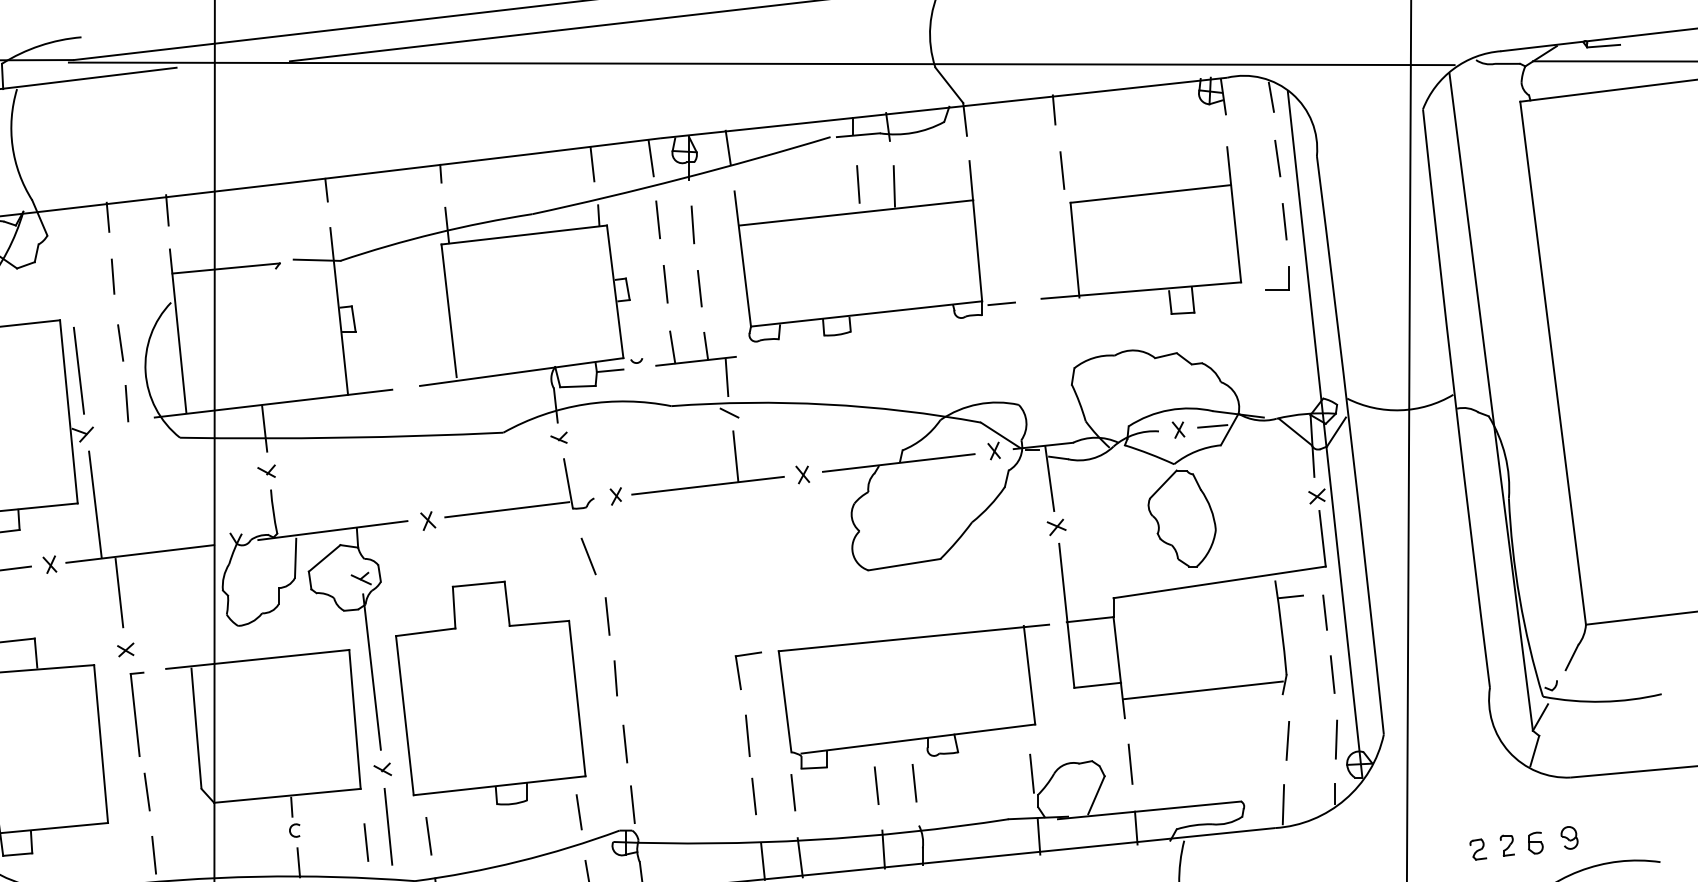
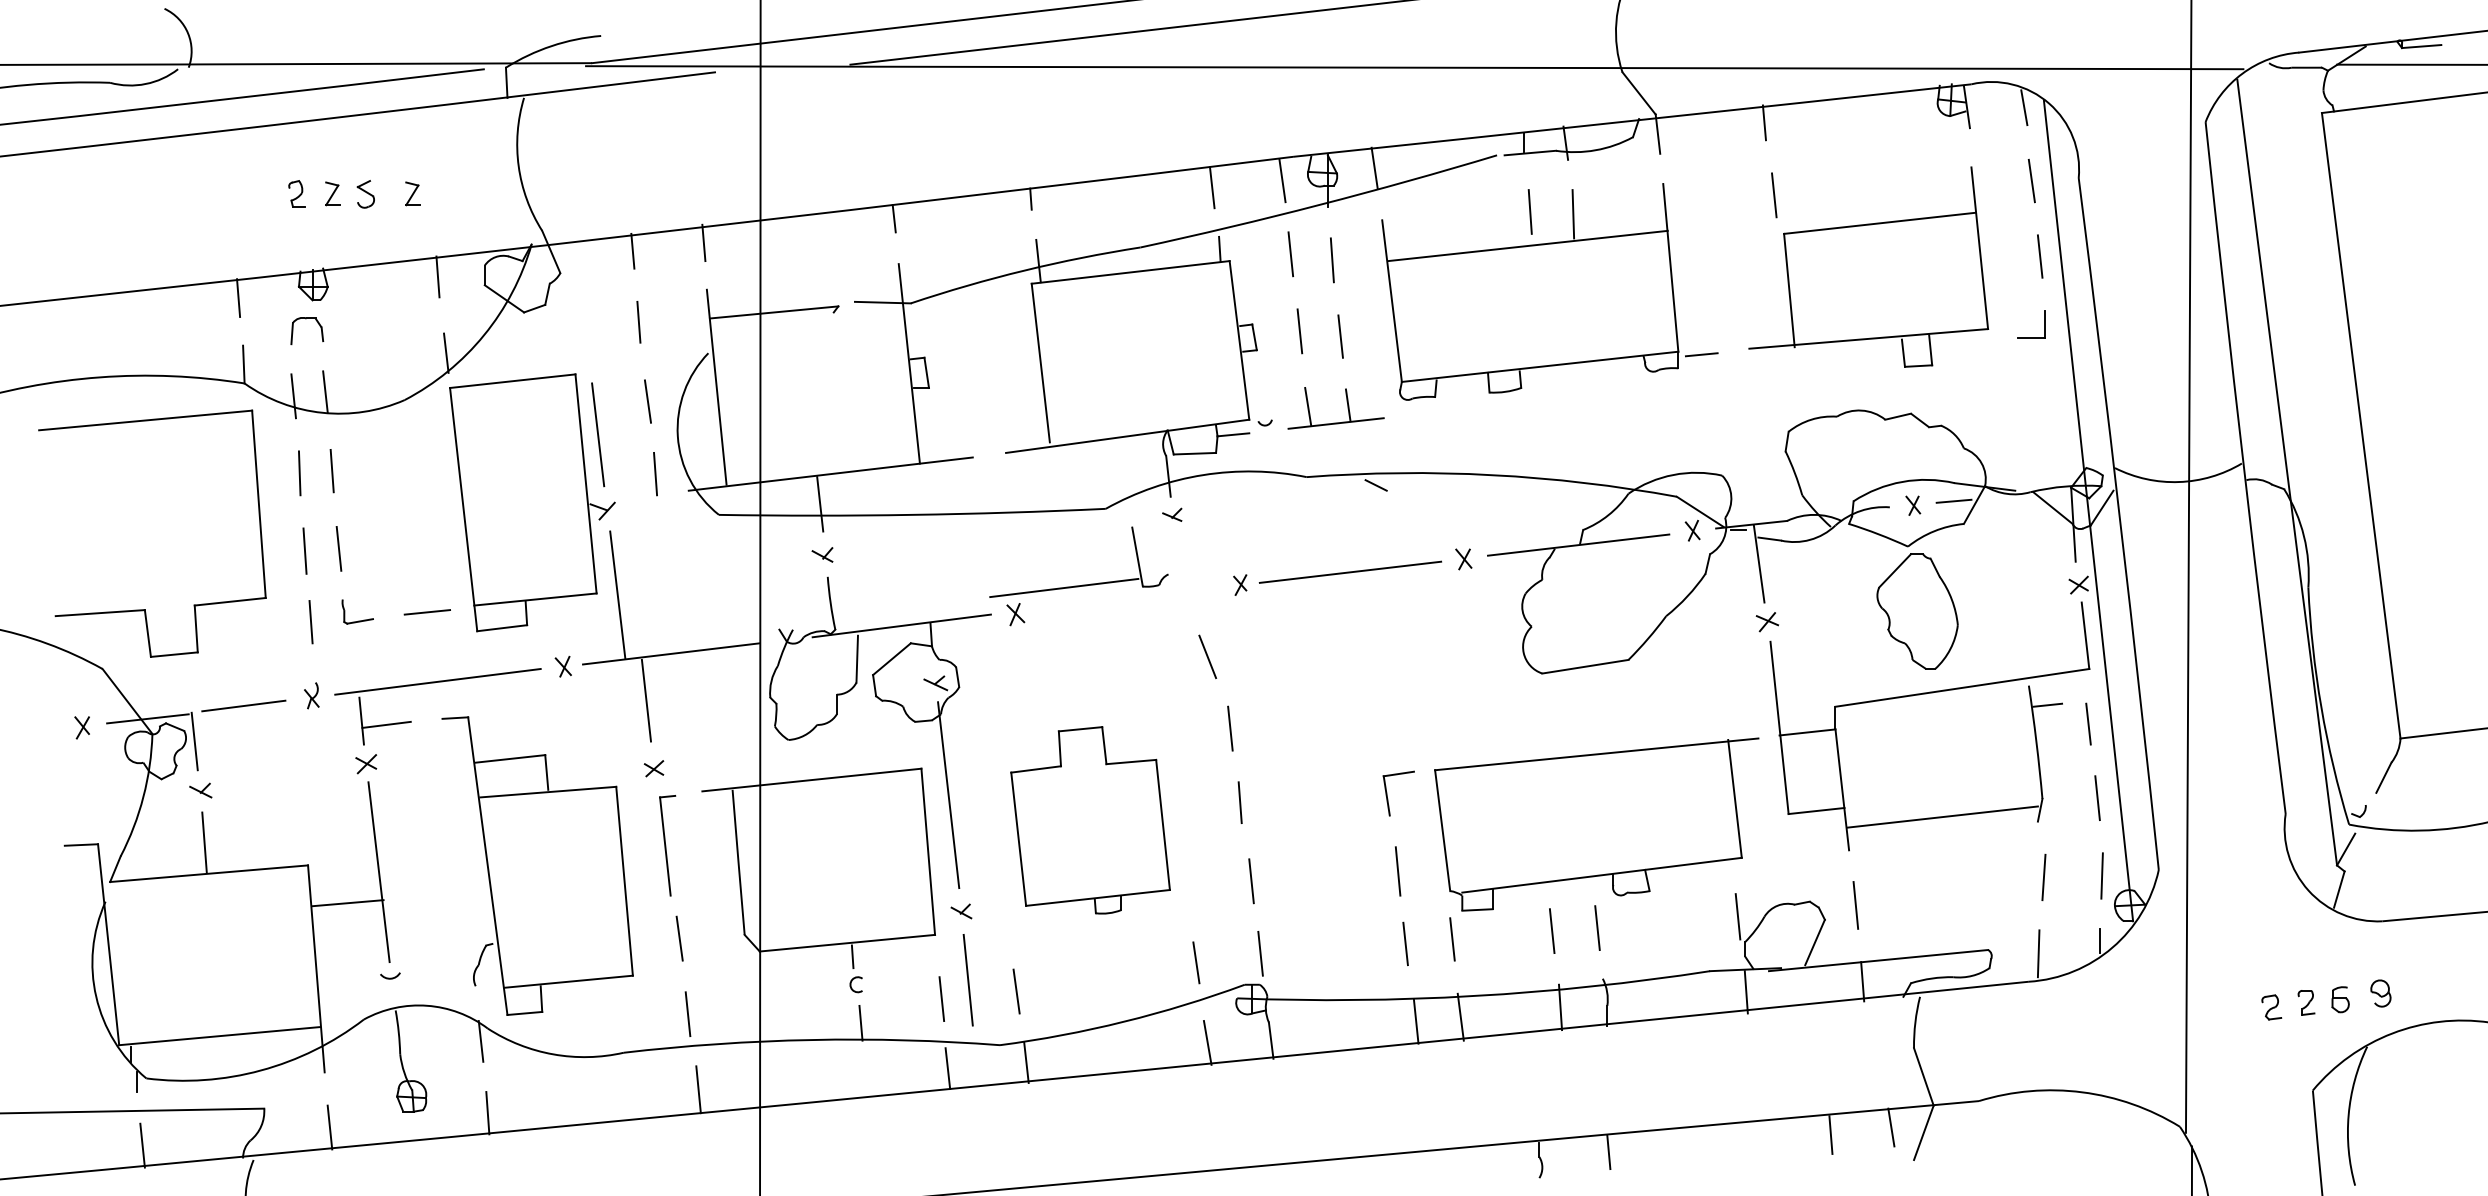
line: (726, 378) -> (1372, 443), removed
line: (735, 456) -> (1383, 537), removed
part: (522, 506) -> (1082, 584), moved
part: (490, 693) -> (1090, 820), size x0.7

